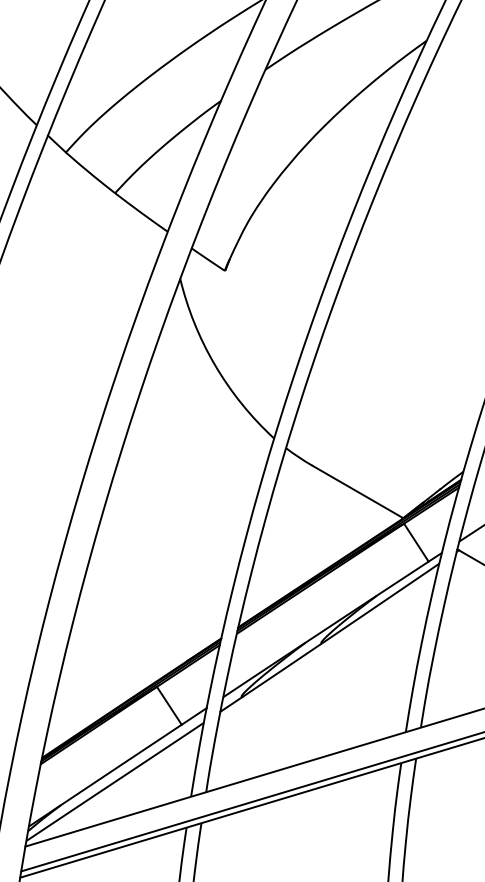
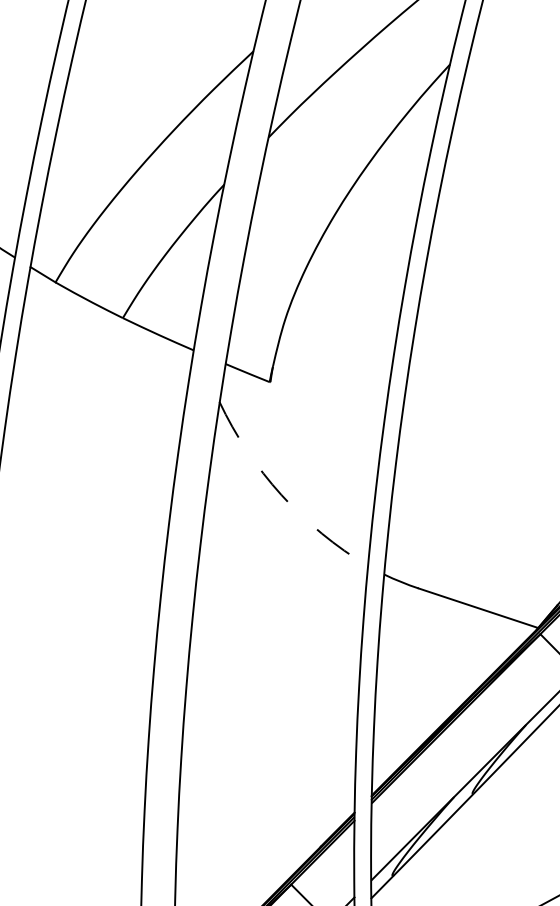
arc: (215, 365) -> (281, 495), solid -> dashed

